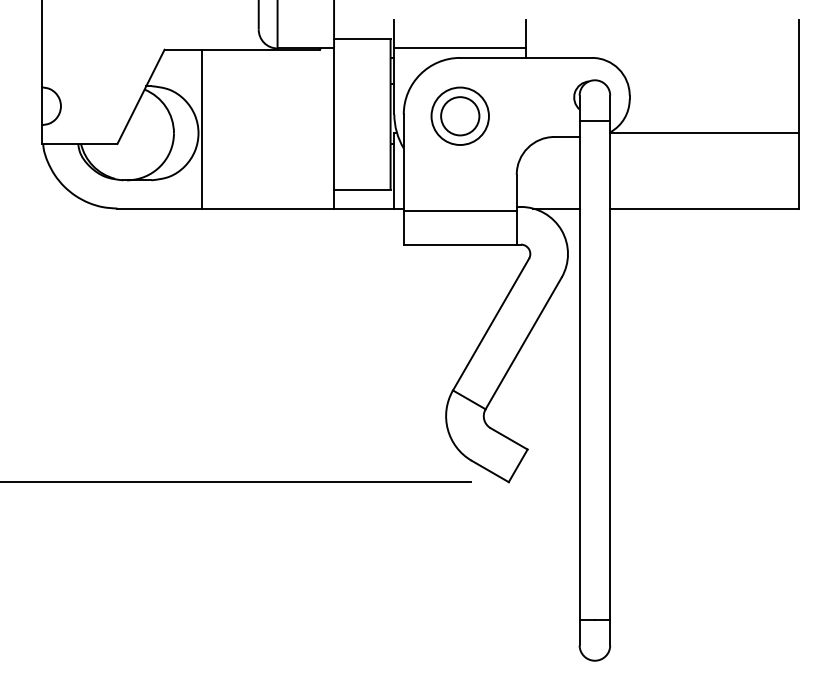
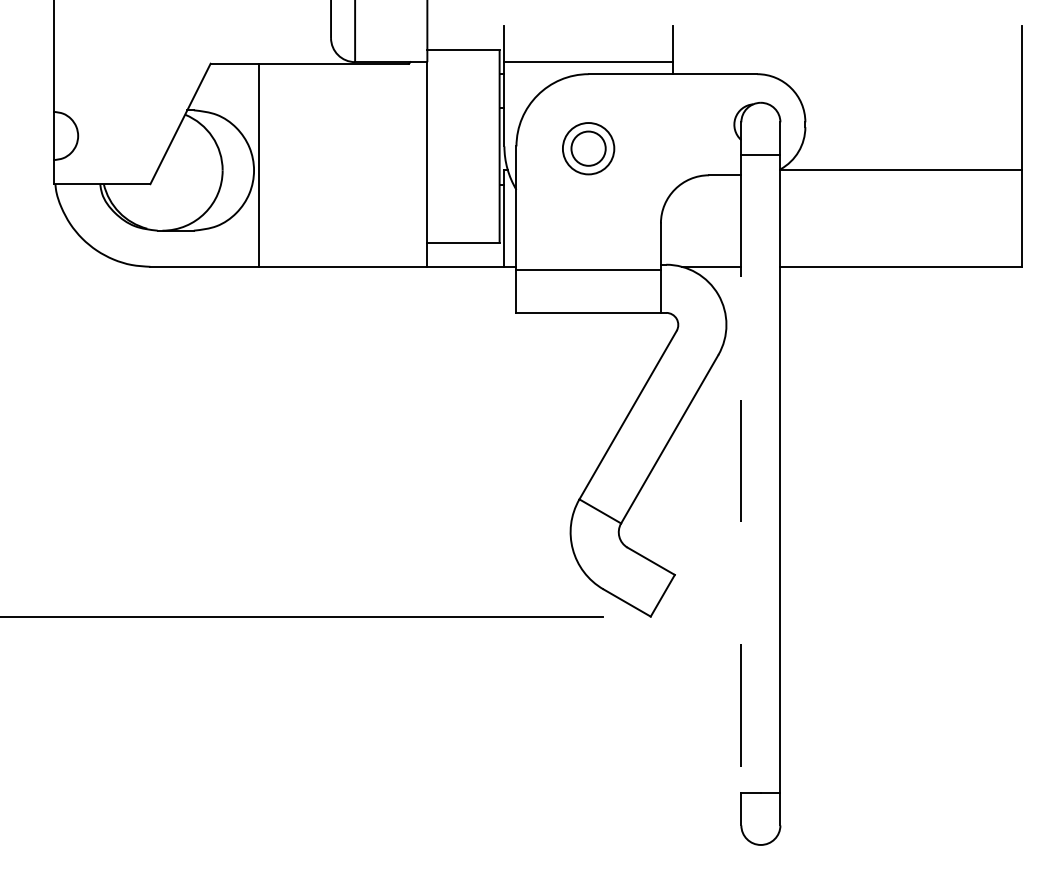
part: (459, 115) -> (587, 147), size x0.7
line: (579, 371) -> (741, 475), solid -> dashed

